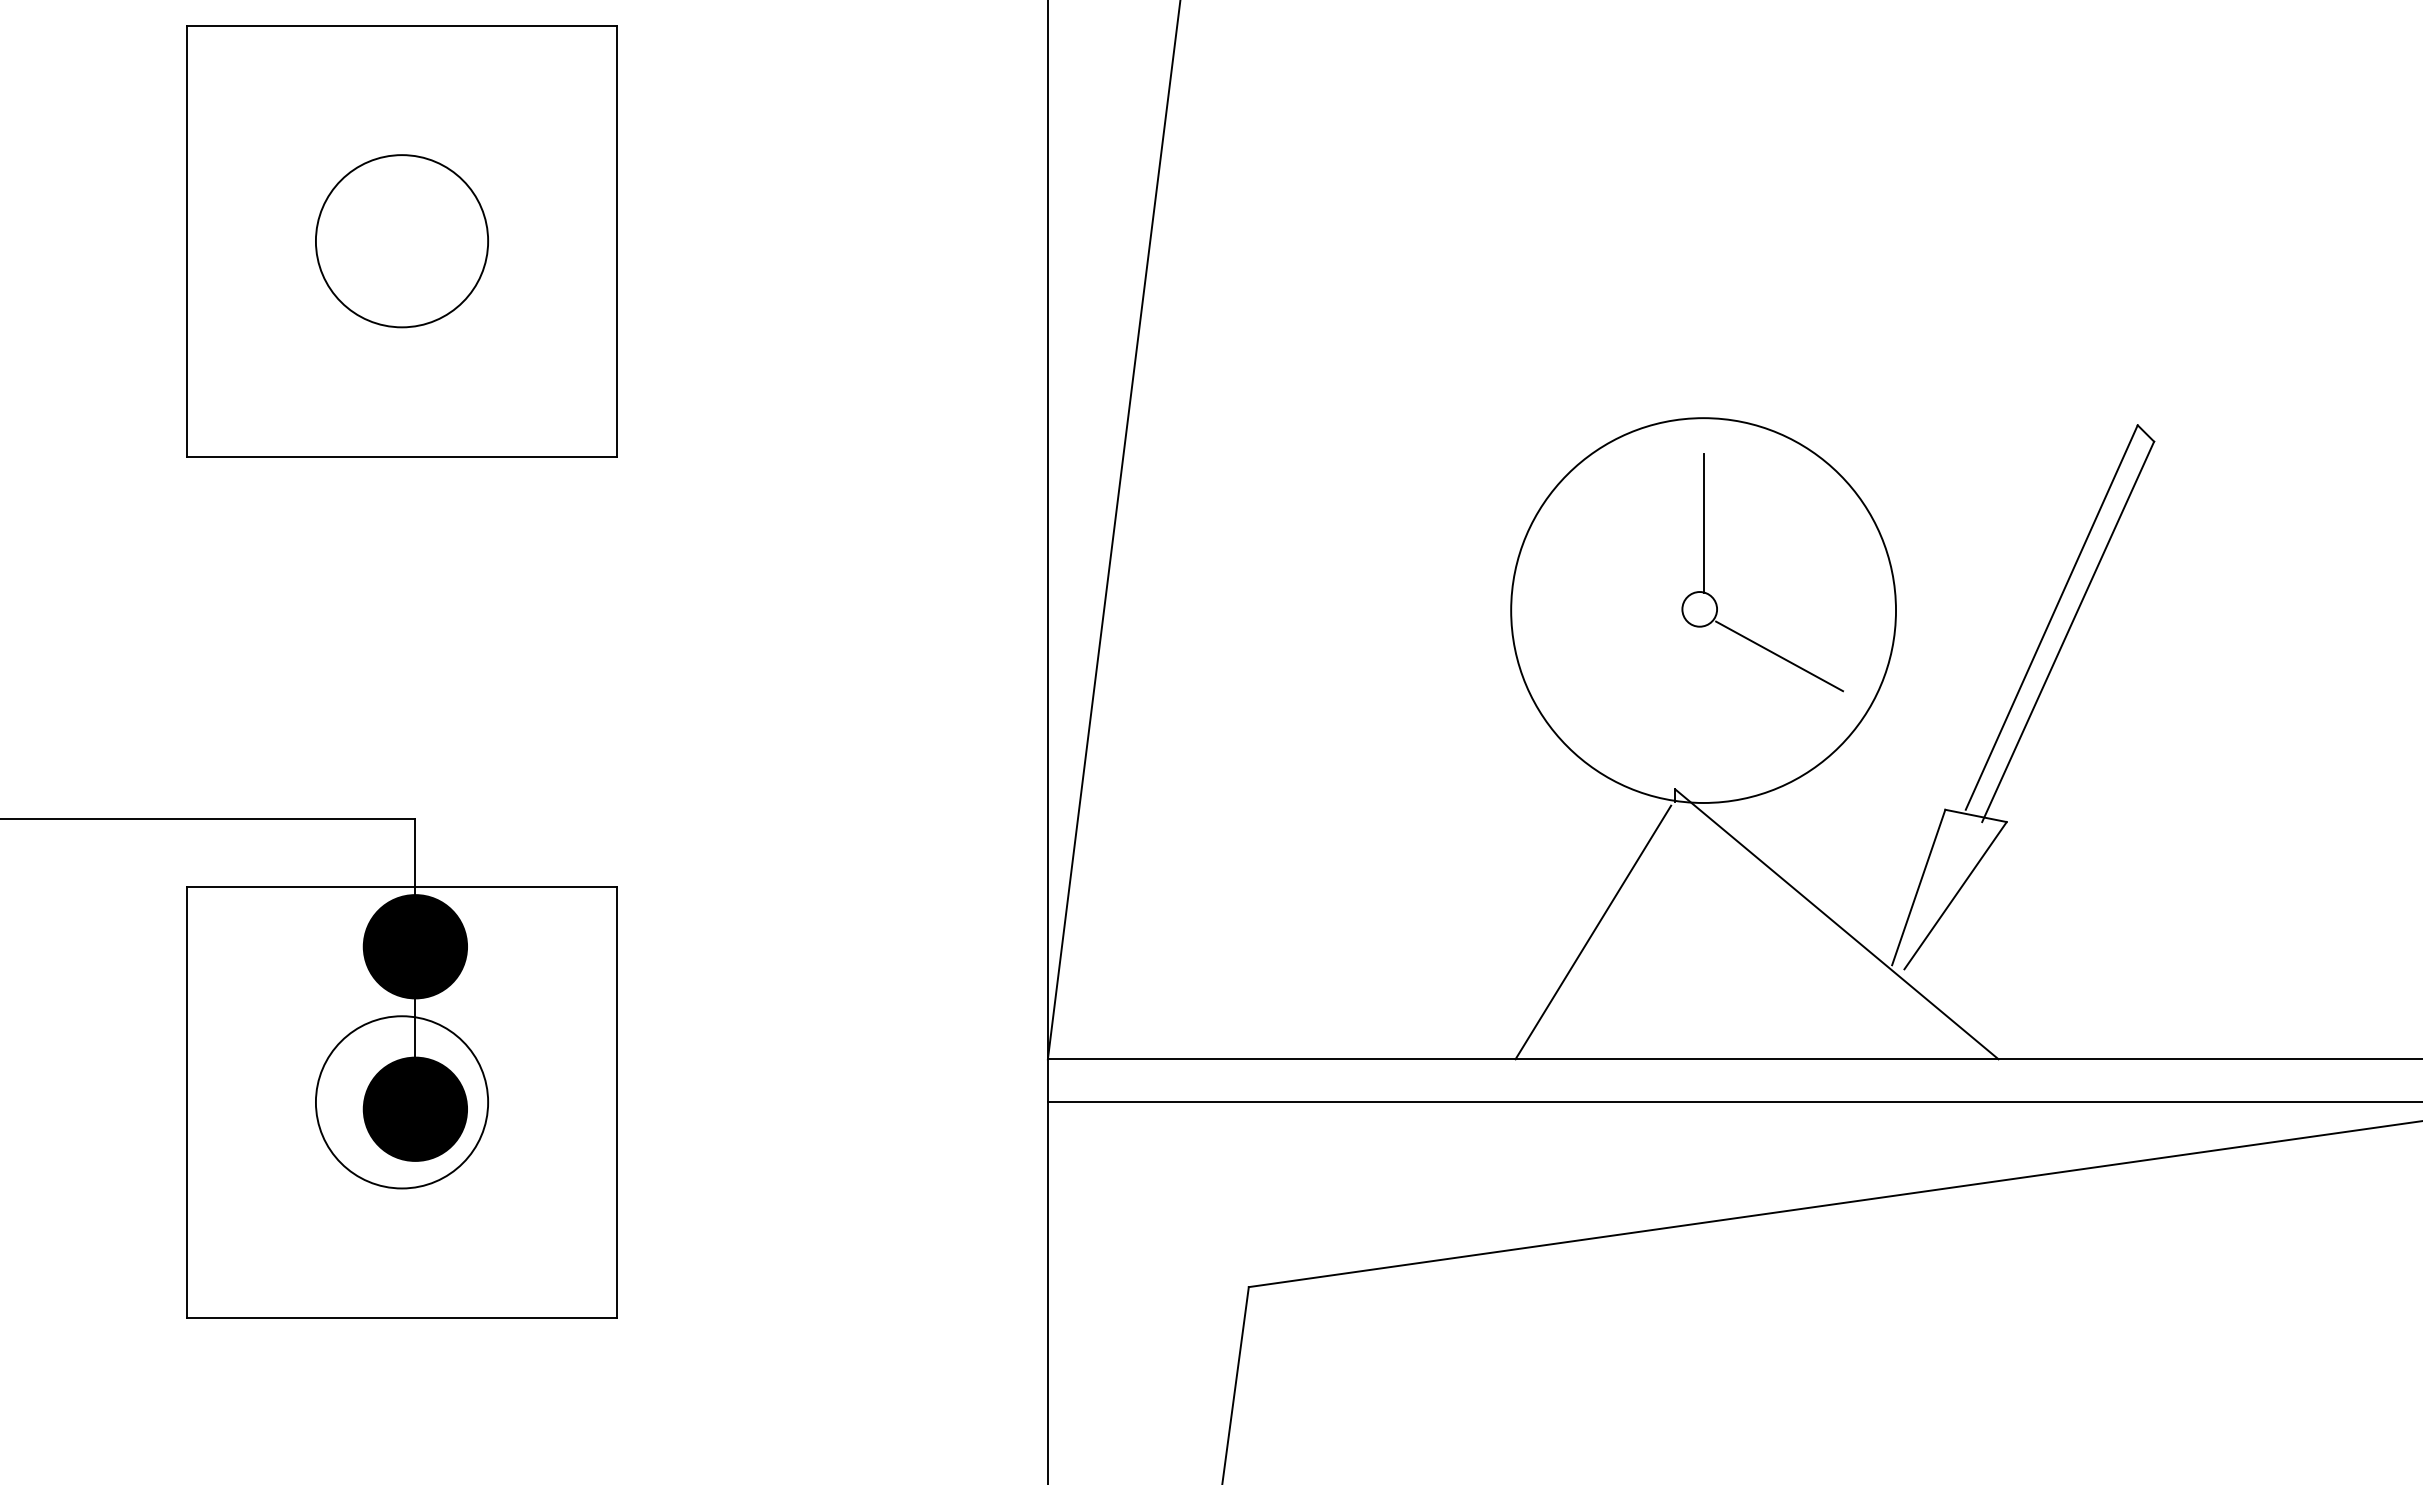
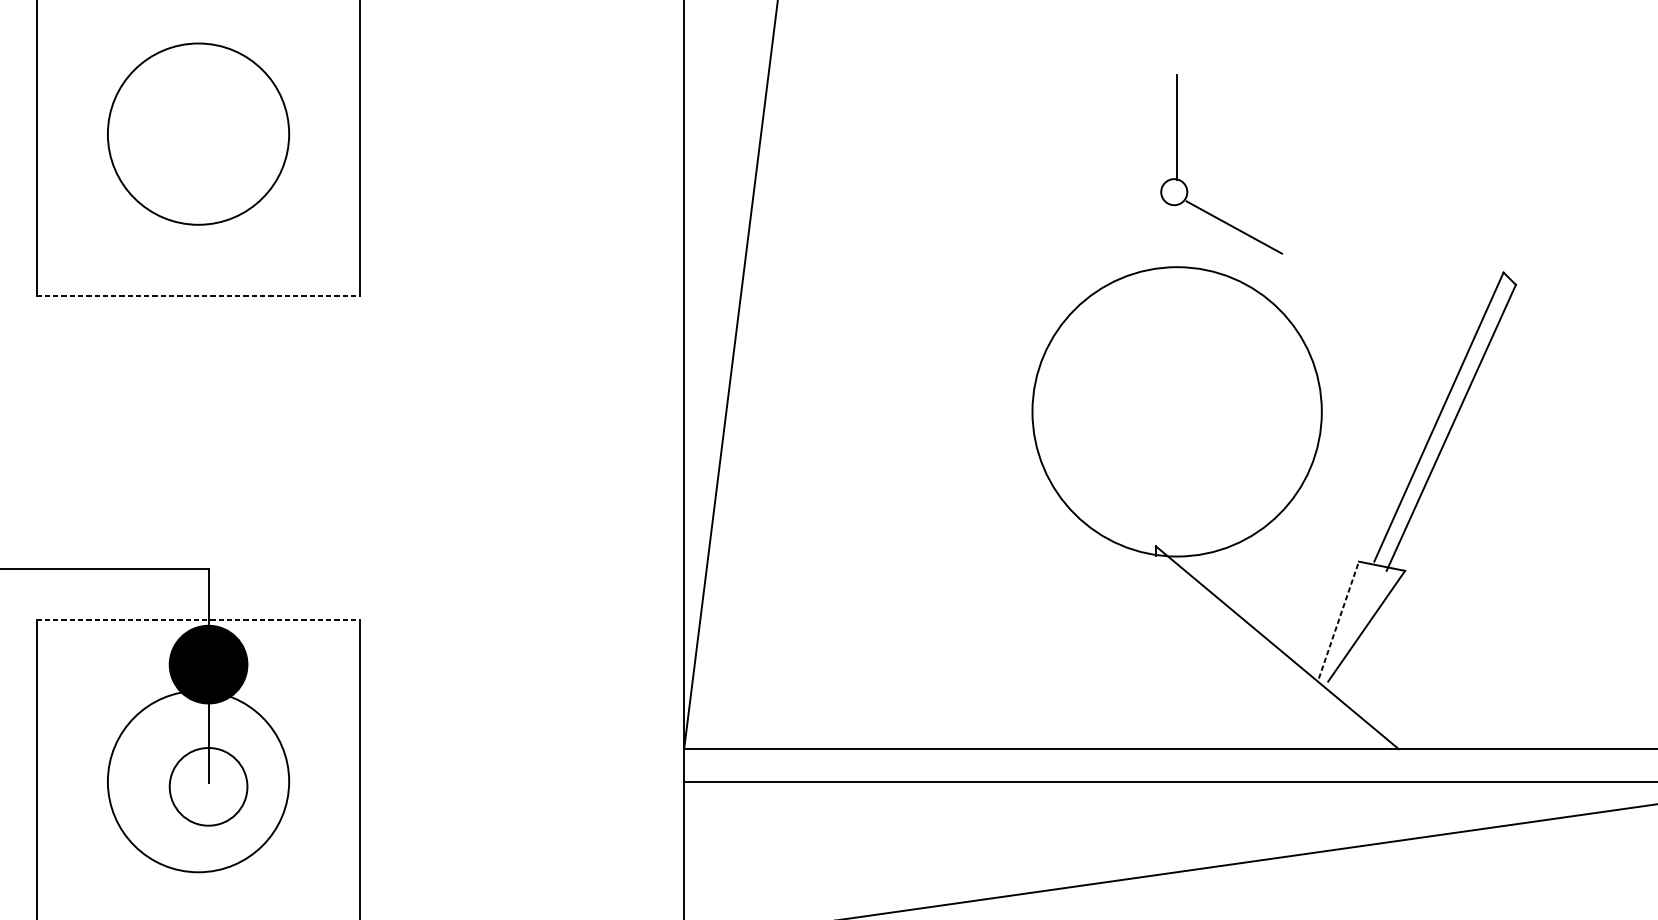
circle: (401, 241) -> (198, 134), size x1.4
line: (402, 456) -> (198, 296), solid -> dashed
part: (1715, 599) -> (1186, 184), moved
line: (402, 887) -> (198, 620), solid -> dashed
line: (1918, 887) -> (1338, 620), solid -> dashed
line: (1593, 932) -> (1094, 653), removed
circle: (401, 1102) -> (198, 781), size x1.4
fill: (415, 1108) -> (208, 786), removed

